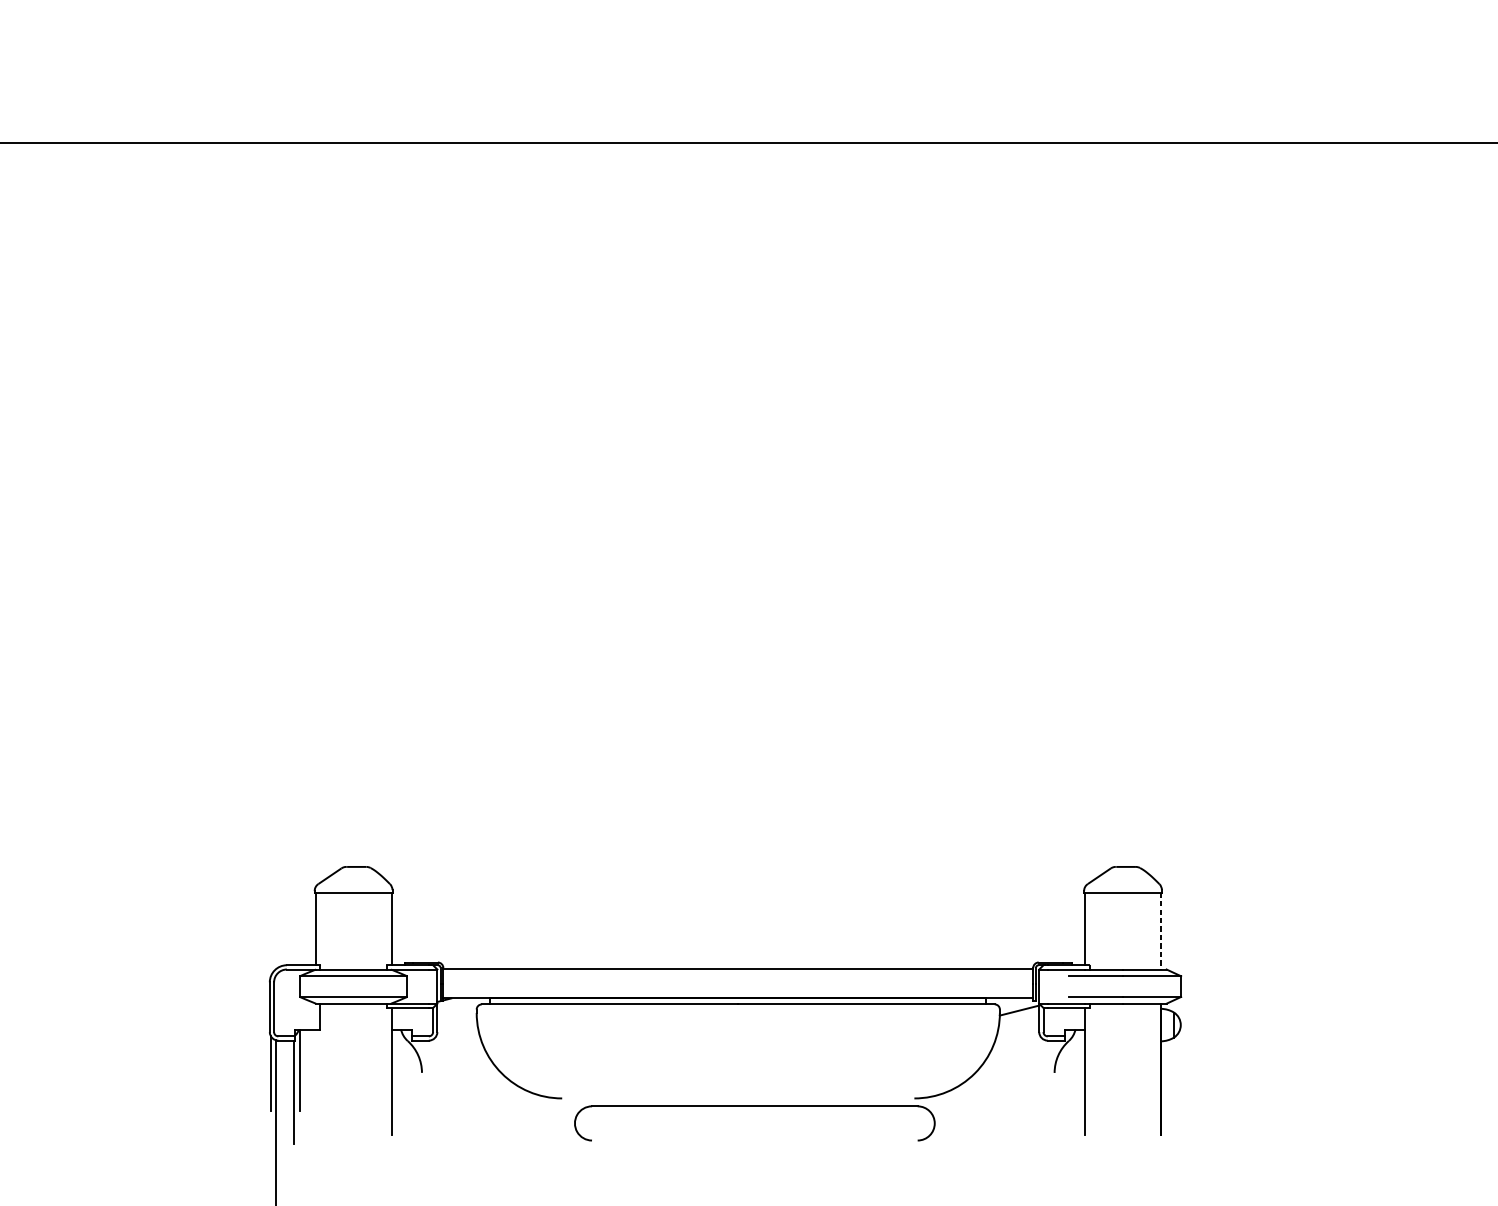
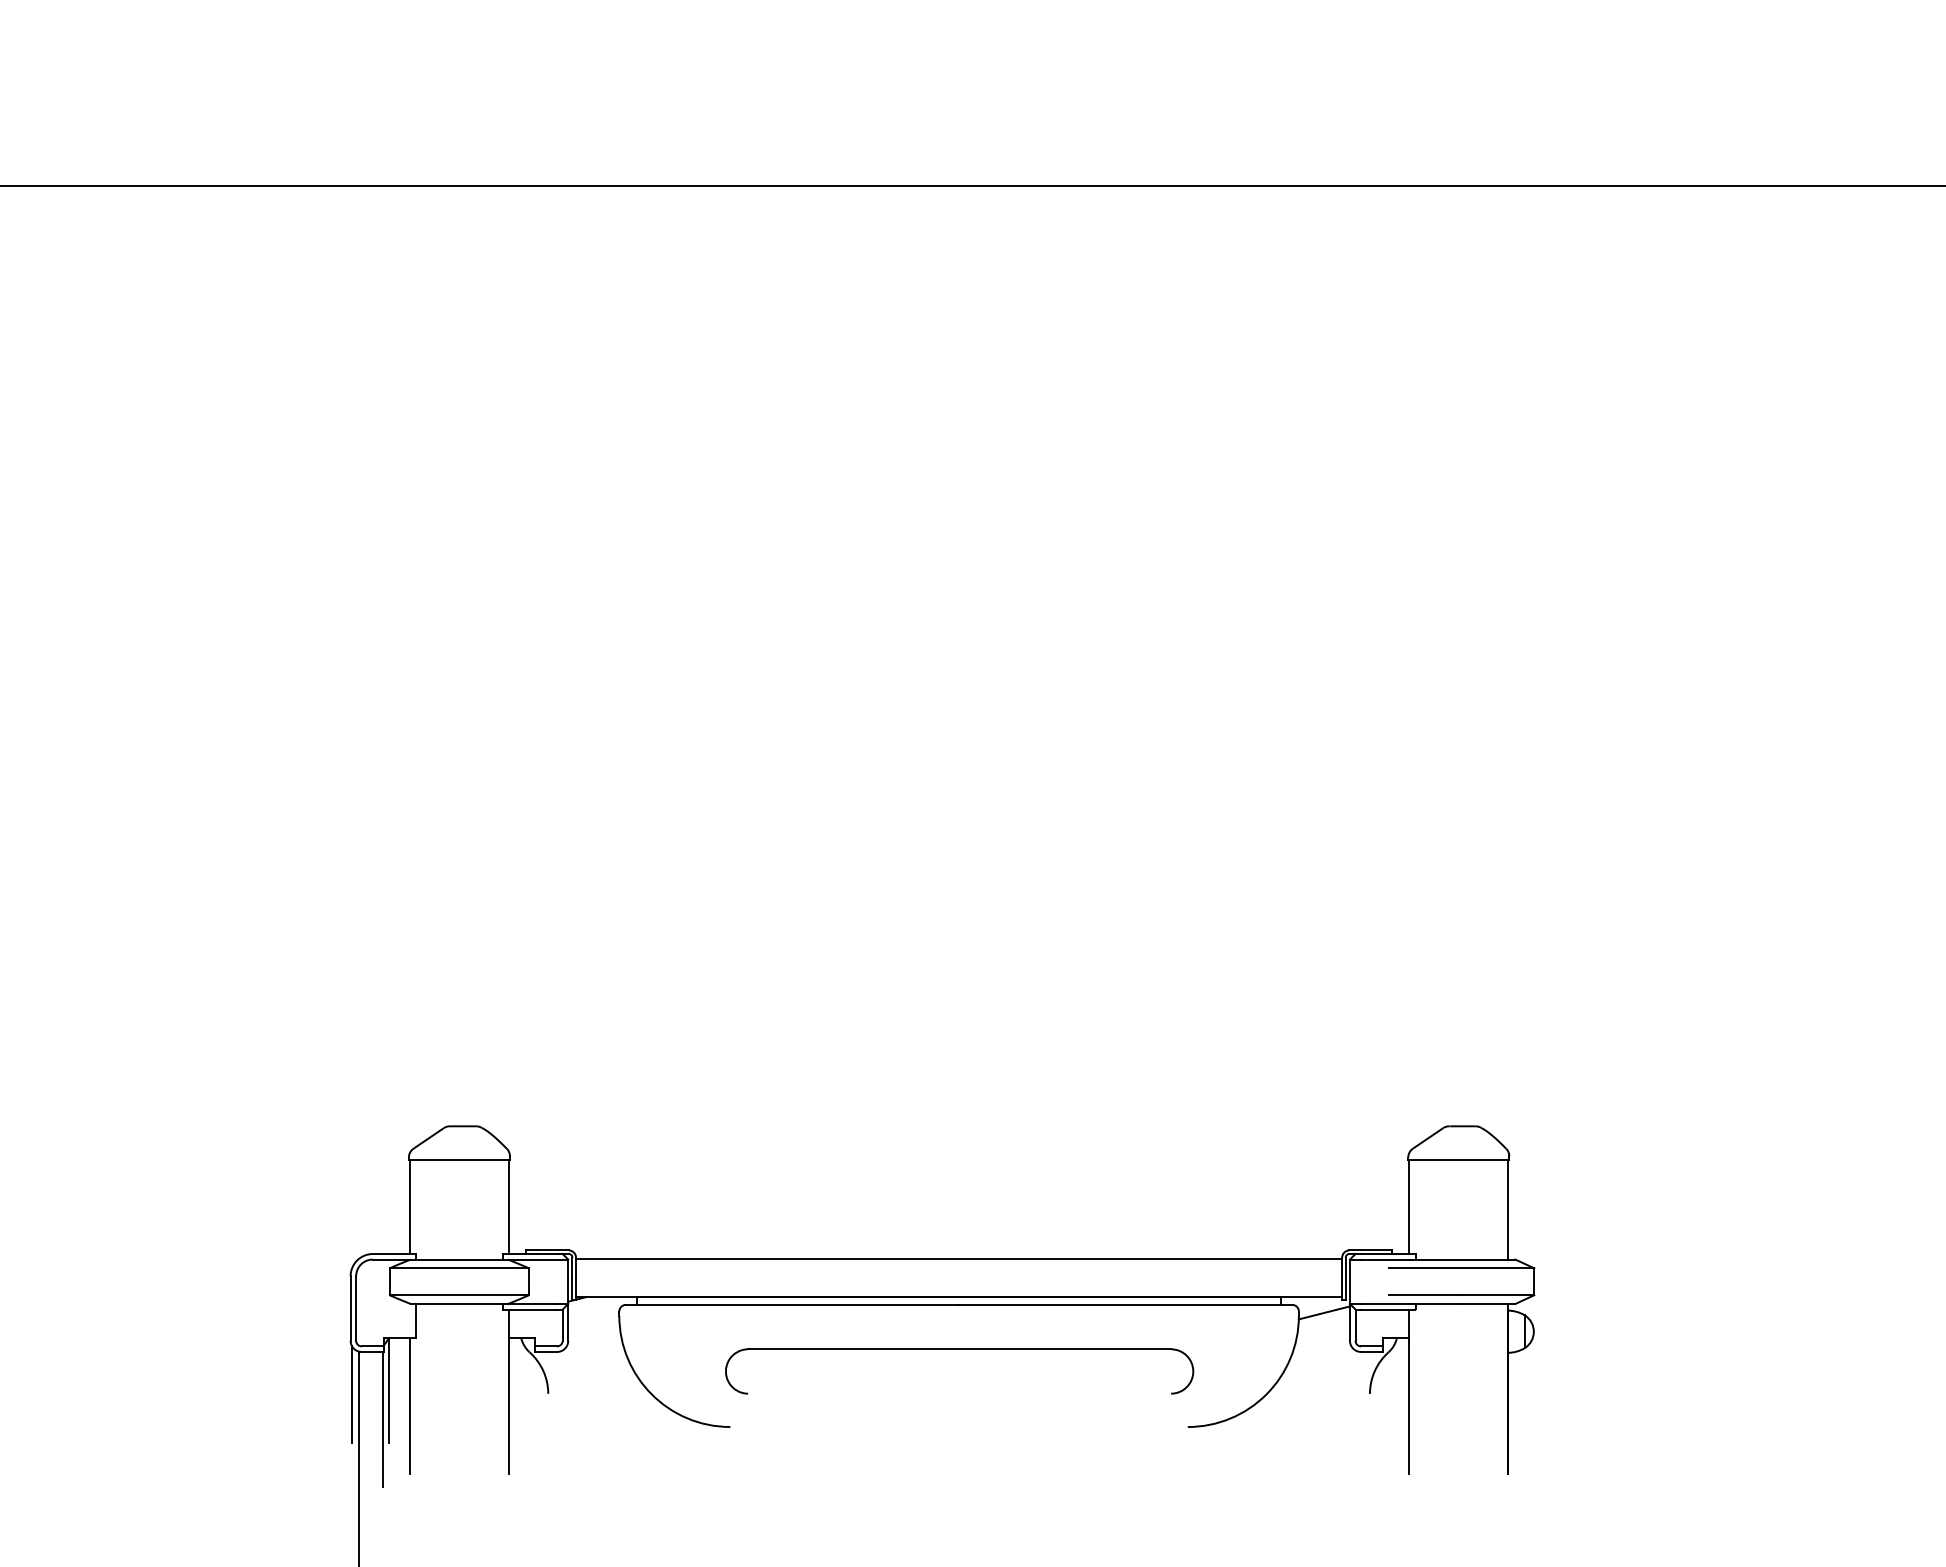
line: (1161, 930) -> (1508, 1209), dashed -> solid
line: (315, 1081) -> (410, 1405), added
part: (754, 1106) -> (959, 1349), moved

